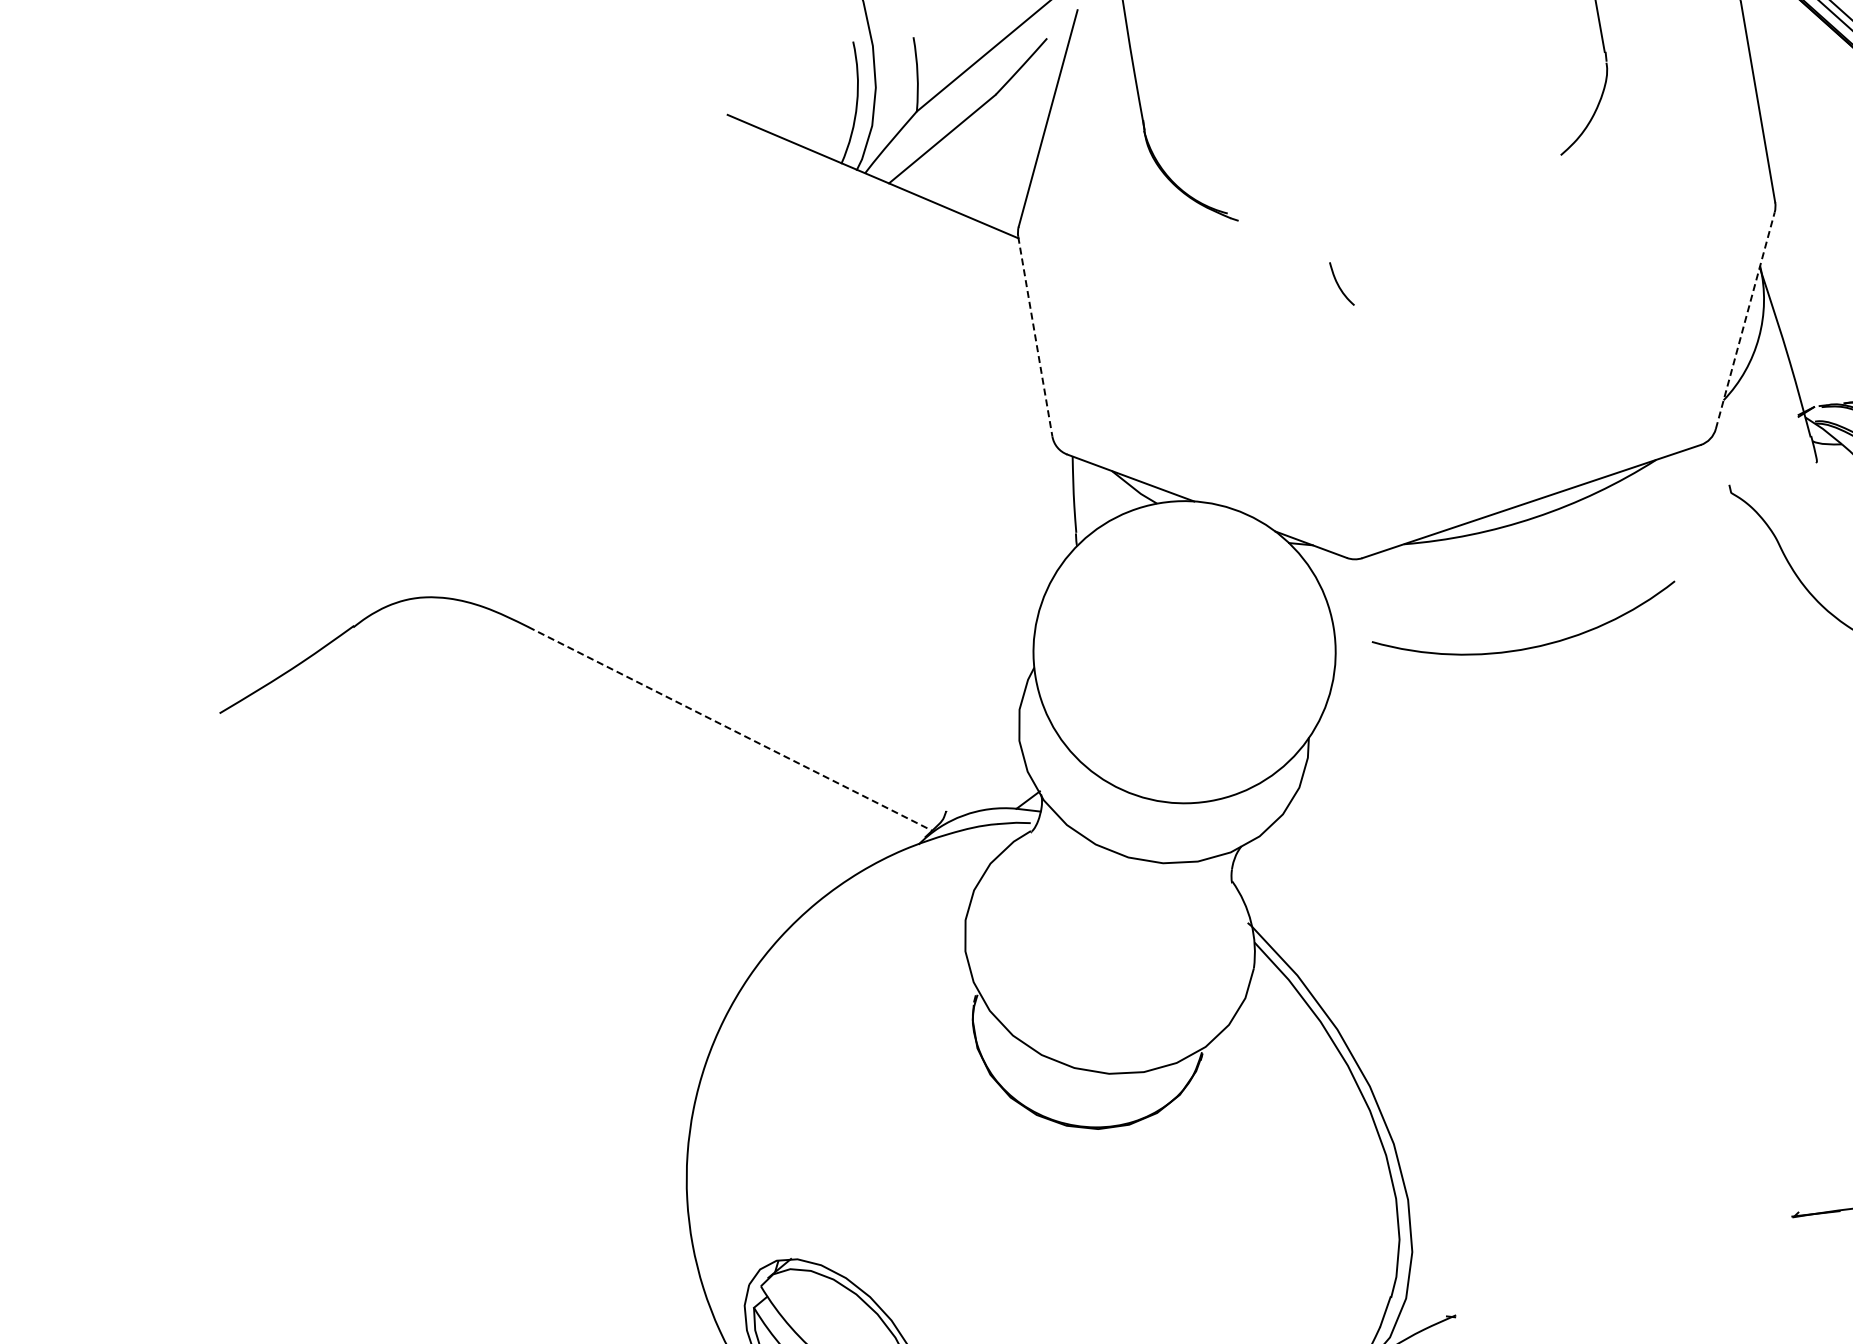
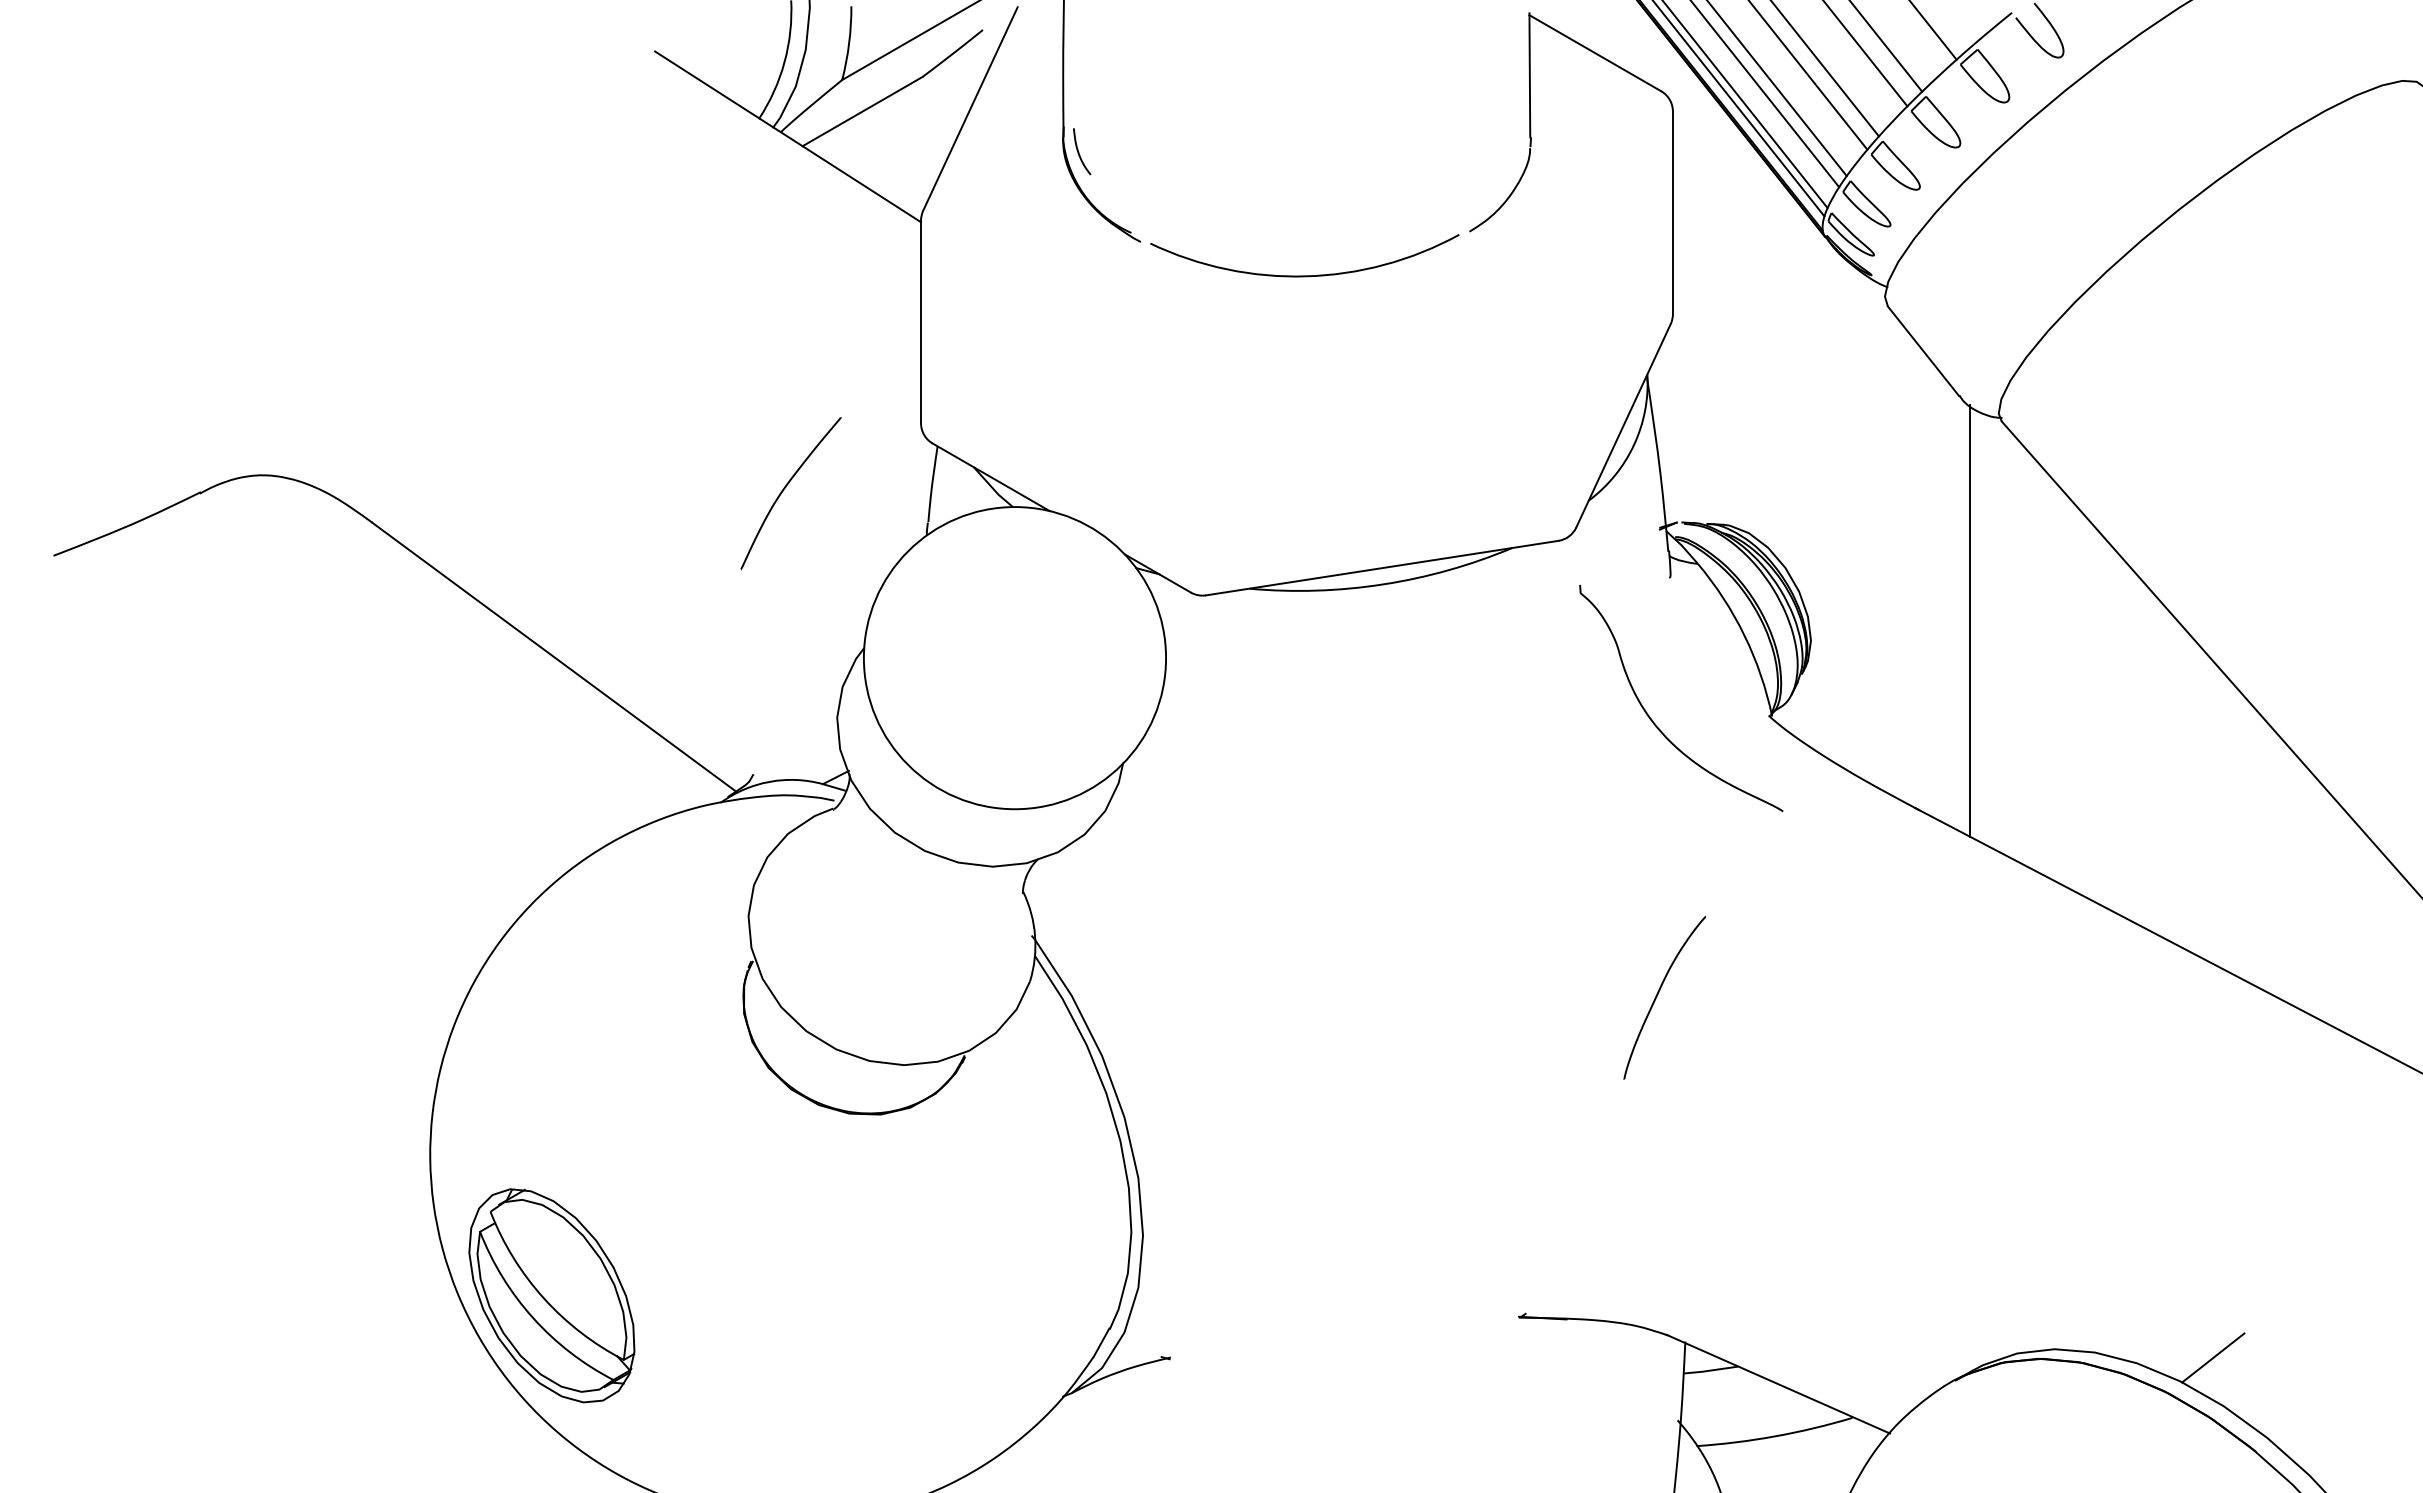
curve: (1339, 285) -> (1079, 152), moved
line: (1745, 320) -> (1623, 425), dashed -> solid
line: (1035, 337) -> (921, 322), dashed -> solid
curve: (929, 523) -> (785, 488), added
arc: (1529, 647) -> (1304, 275), moved
line: (730, 729) -> (554, 657), dashed -> solid

